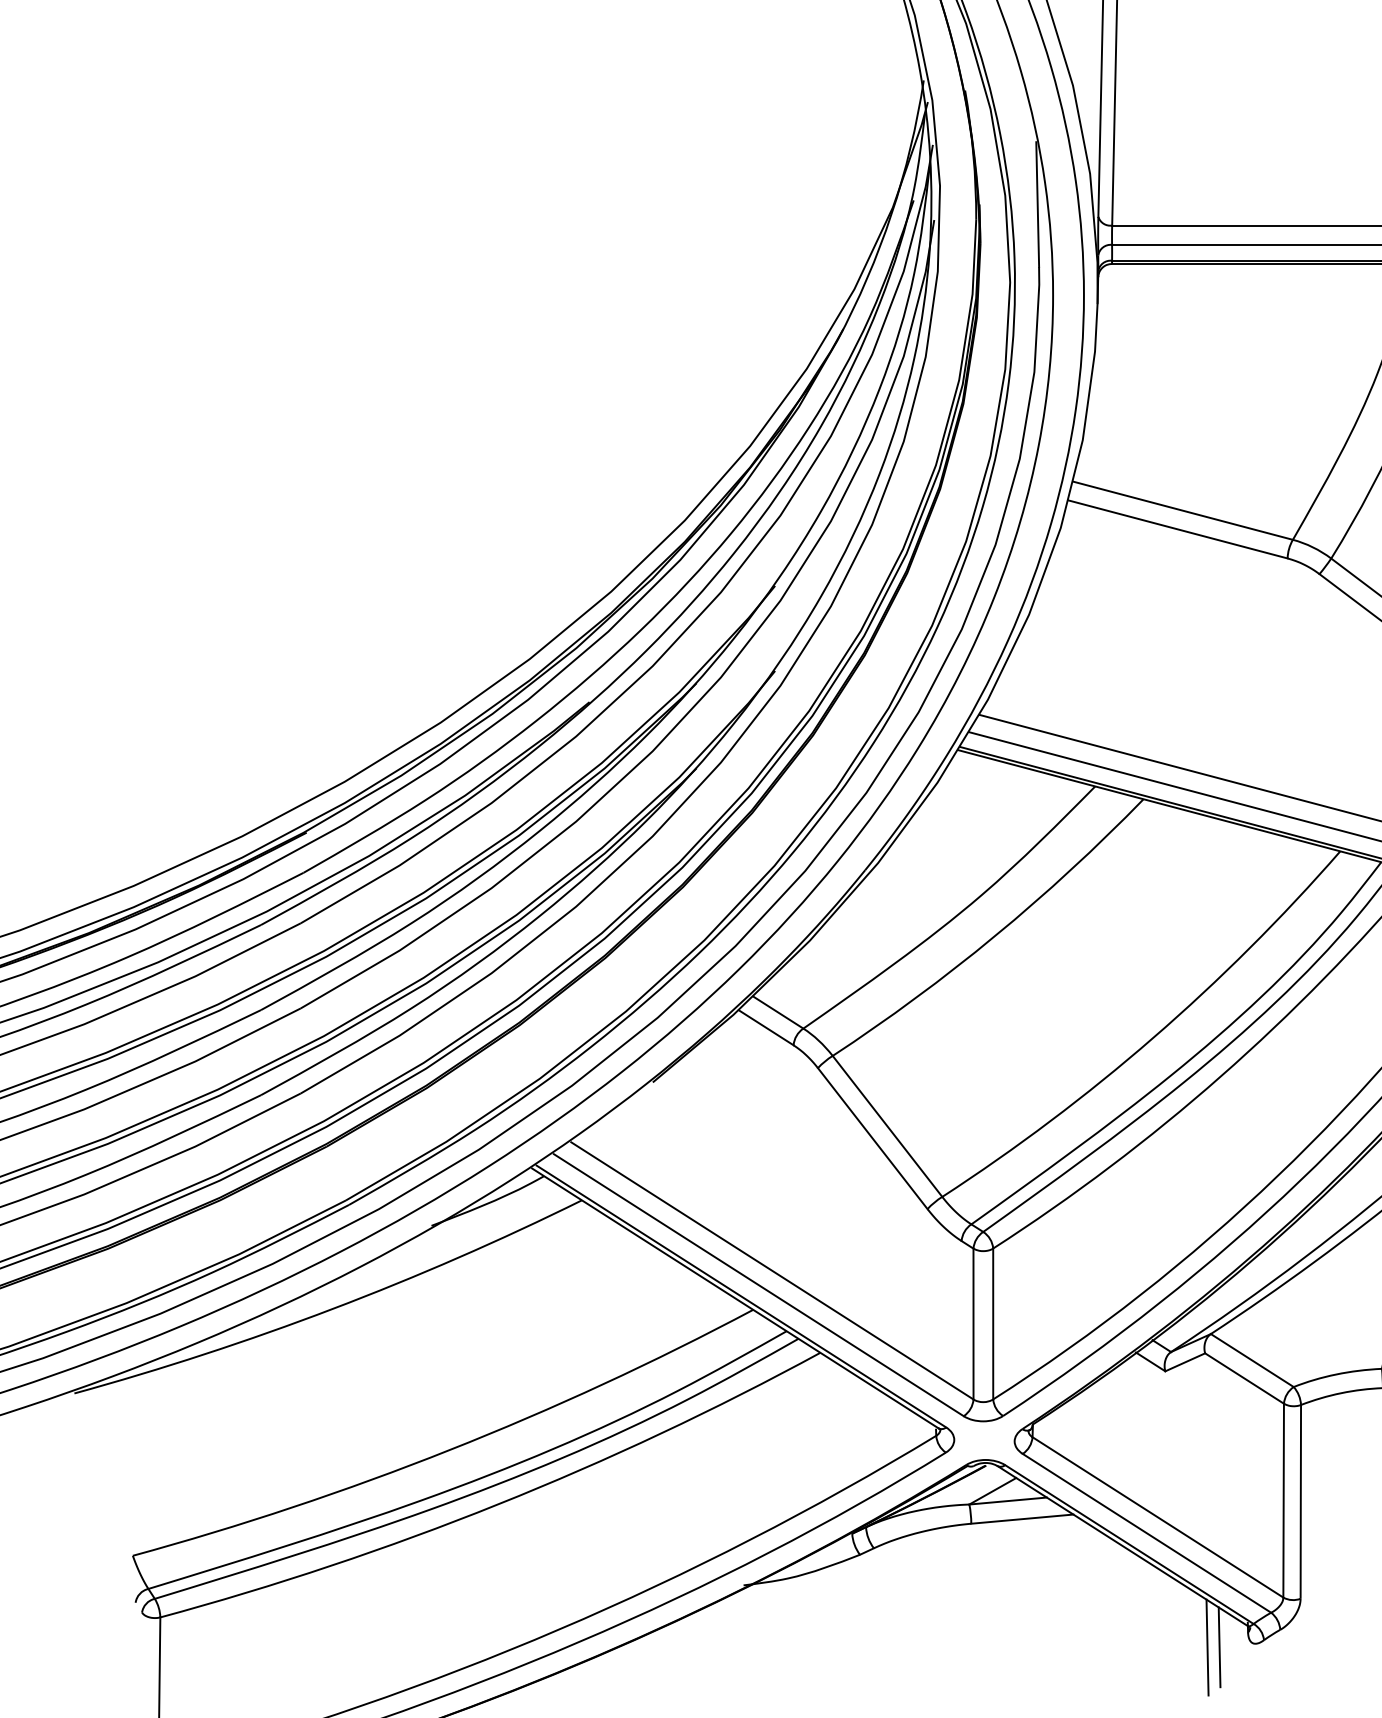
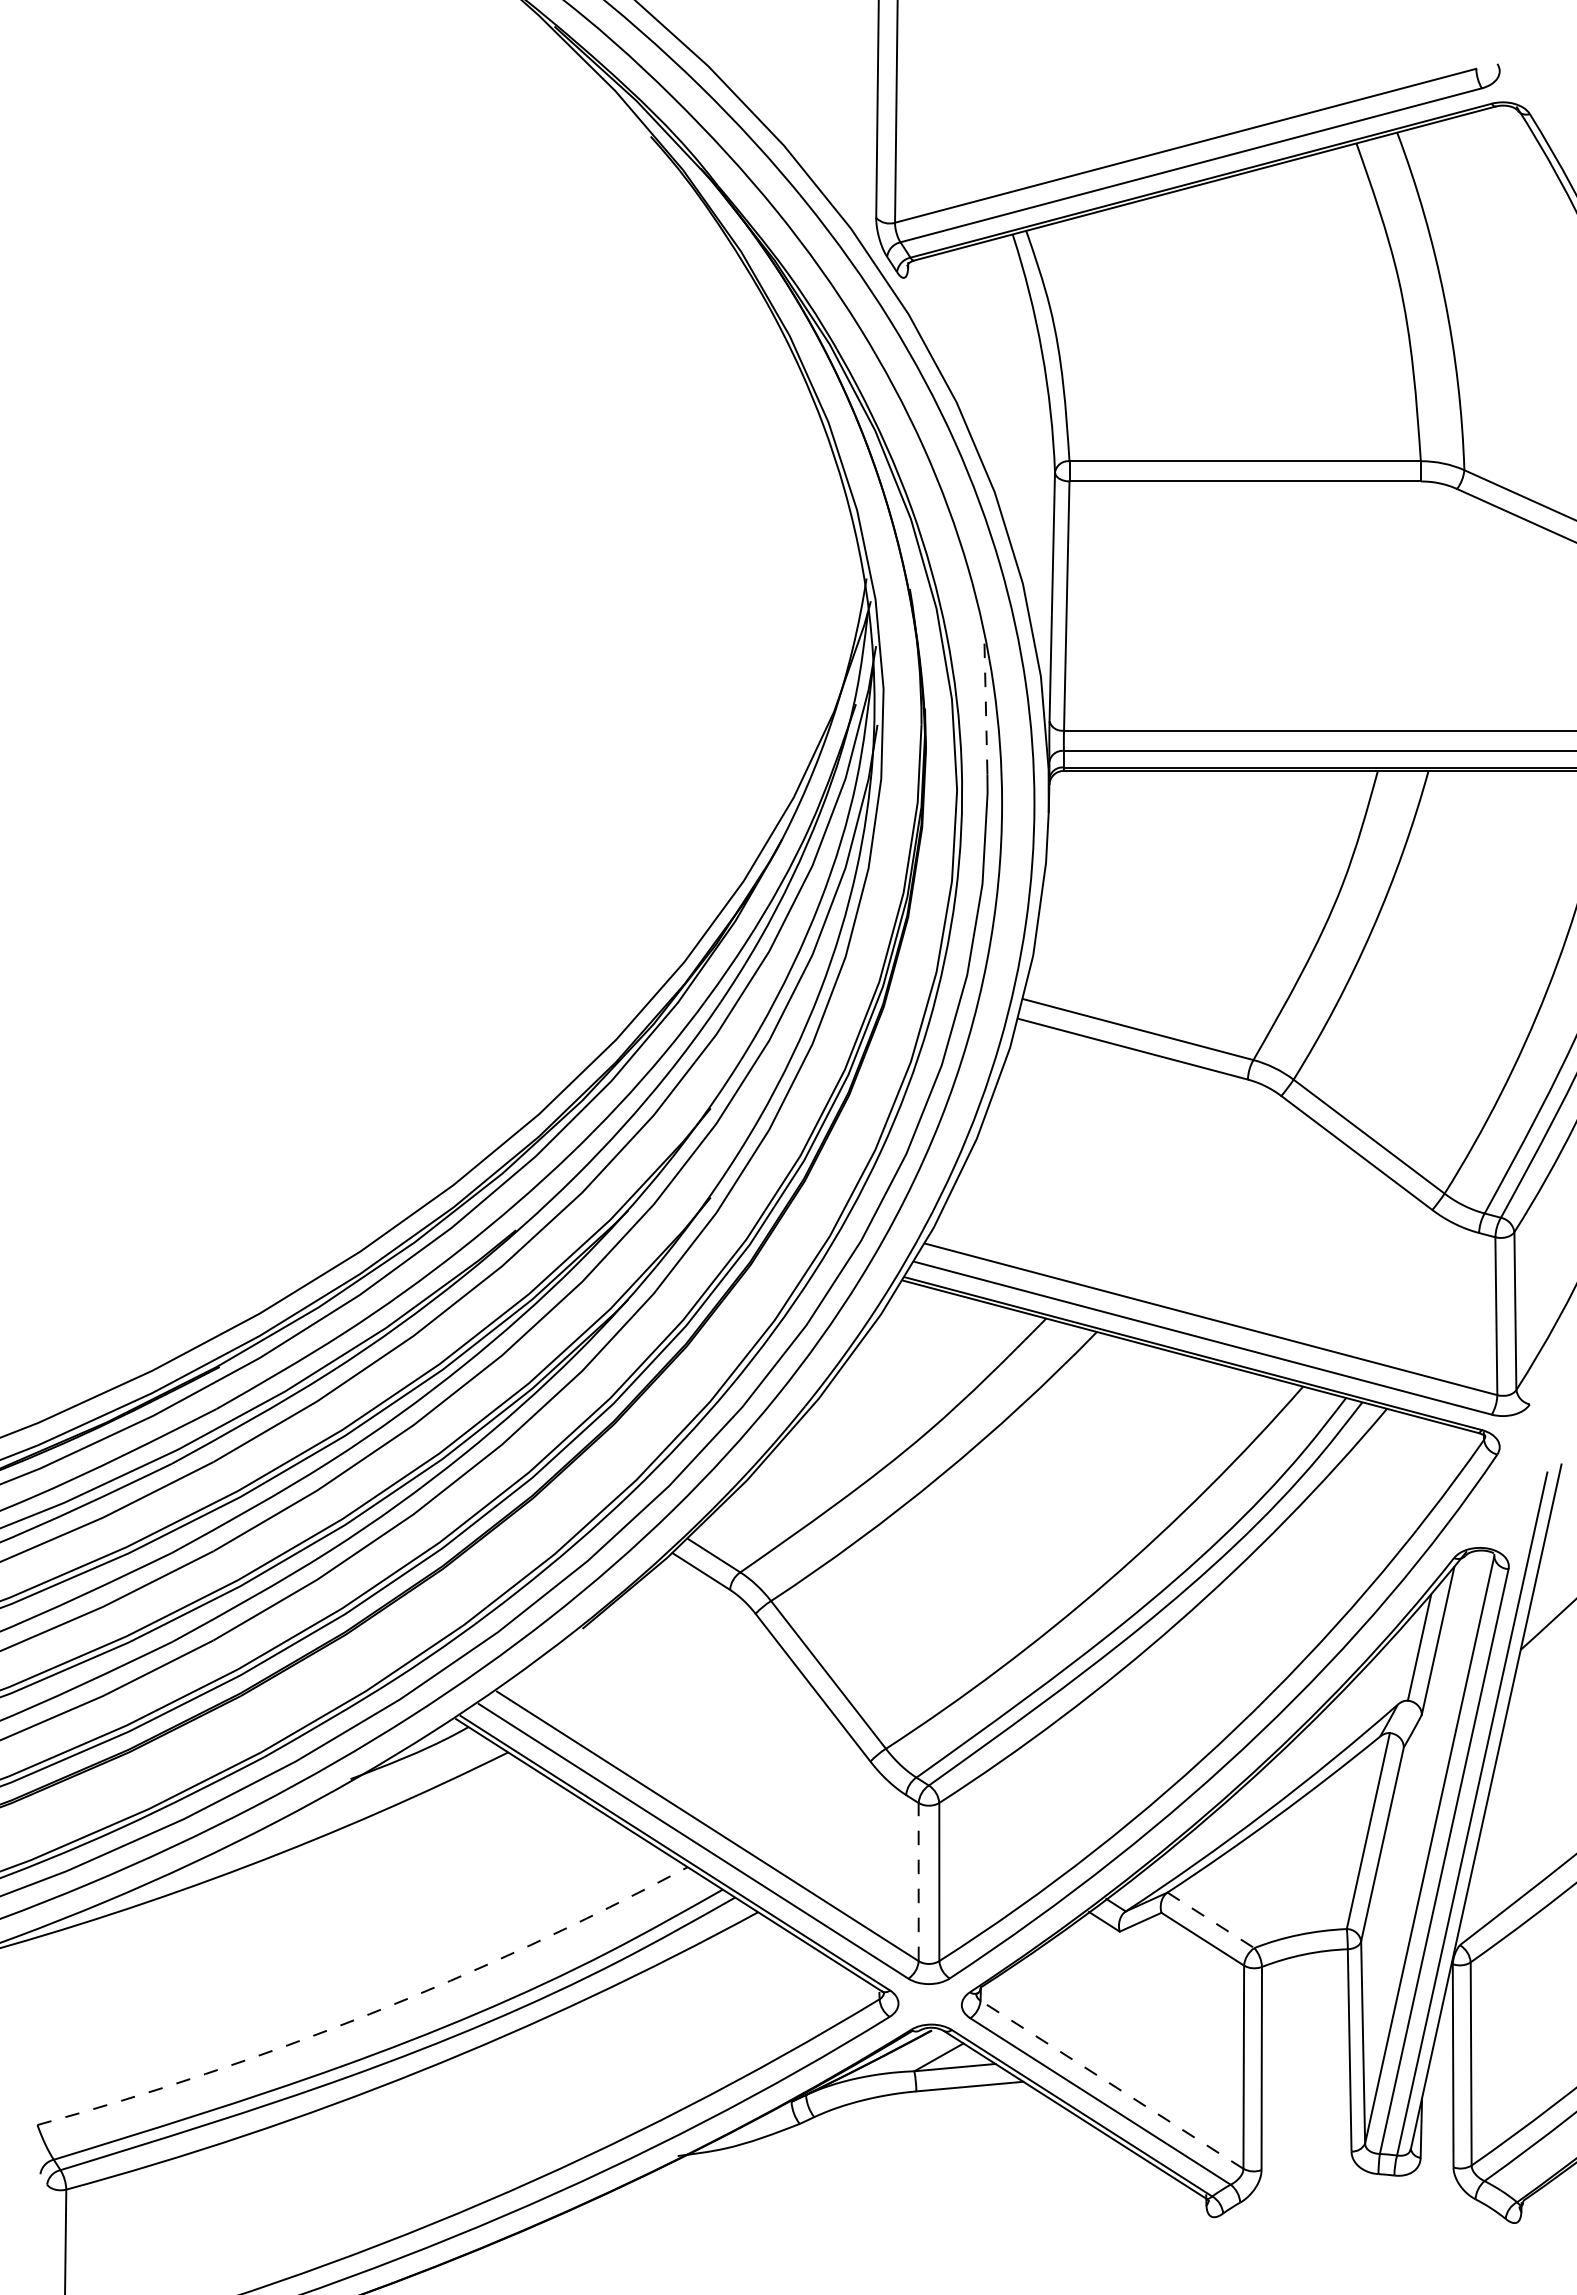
line: (1037, 204) -> (985, 708), solid -> dashed
line: (973, 1323) -> (918, 1881), solid -> dashed
line: (1251, 1360) -> (1210, 1920), solid -> dashed
arc: (449, 1450) -> (369, 2014), solid -> dashed
line: (1157, 1517) -> (1111, 2084), solid -> dashed
line: (1207, 1646) -> (1163, 2220), removed
line: (1219, 1646) -> (1176, 2220), removed

